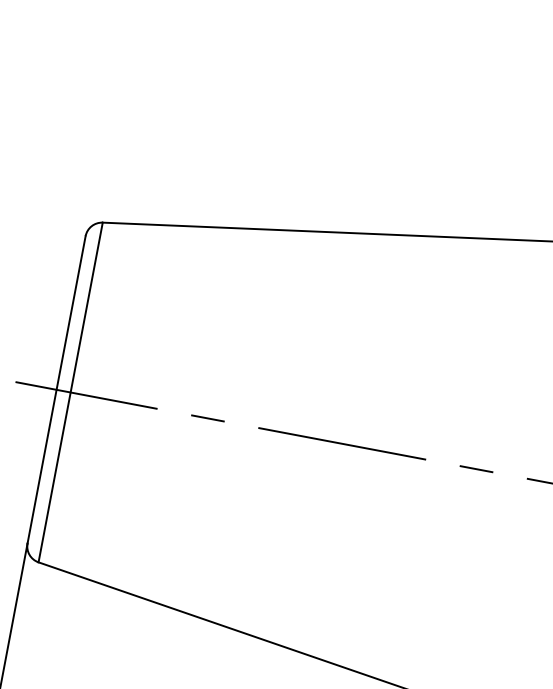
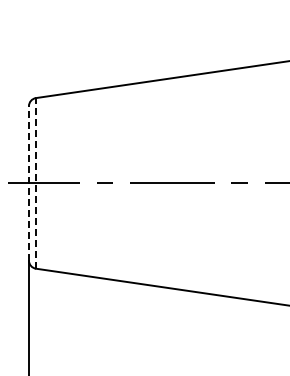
line: (56, 387) -> (28, 182), solid -> dashed
line: (71, 390) -> (36, 182), solid -> dashed

